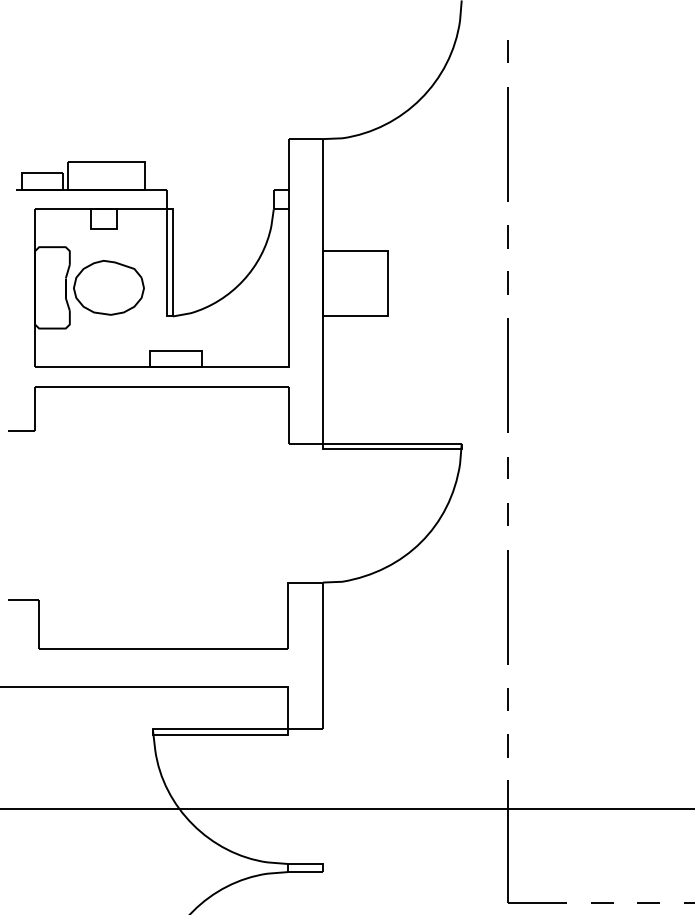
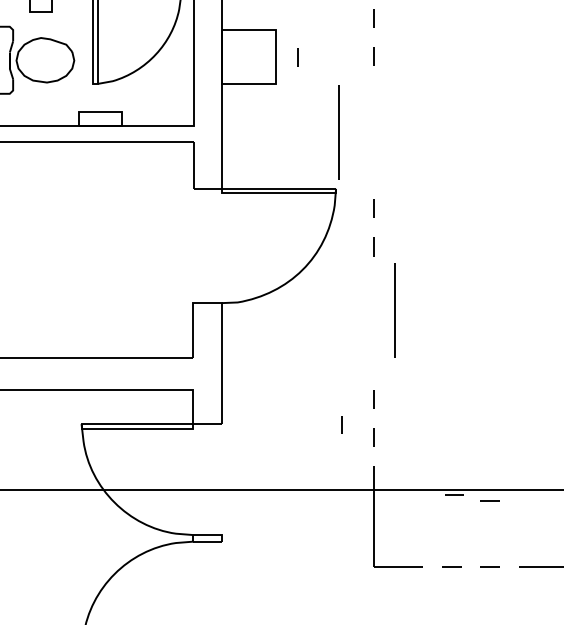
line: (415, 283) -> (297, 56), added
line: (507, 375) -> (339, 132), moved
line: (507, 607) -> (394, 310), moved
line: (468, 730) -> (341, 425), added
line: (605, 815) -> (454, 495), added
line: (648, 822) -> (489, 500), added

